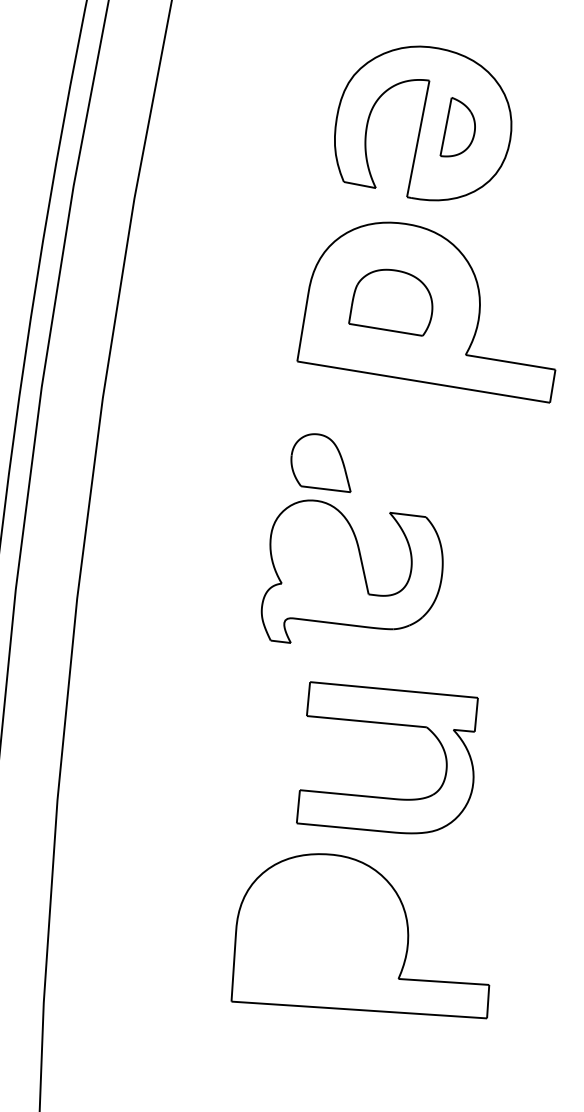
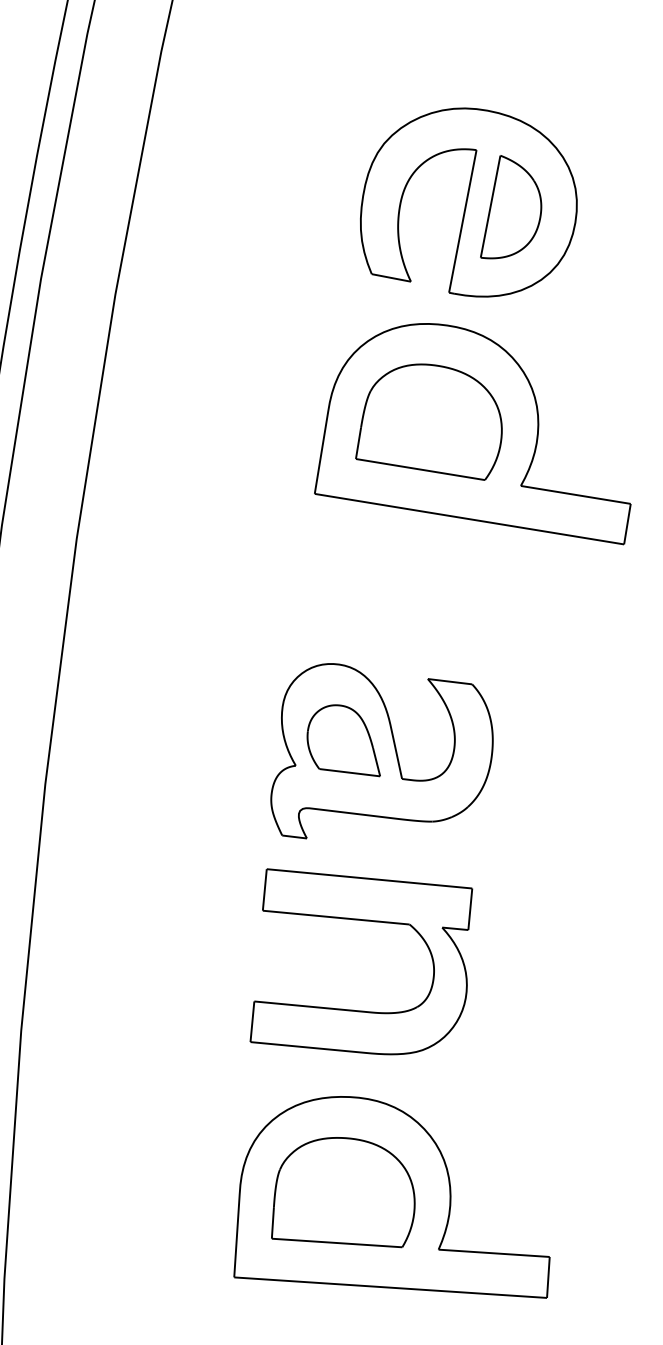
part: (457, 126) -> (510, 206), size x1.43
part: (390, 302) -> (428, 421), size x1.43
part: (320, 463) -> (343, 741), moved
part: (393, 725) -> (368, 922), moved
part: (320, 931) -> (343, 1191), added

